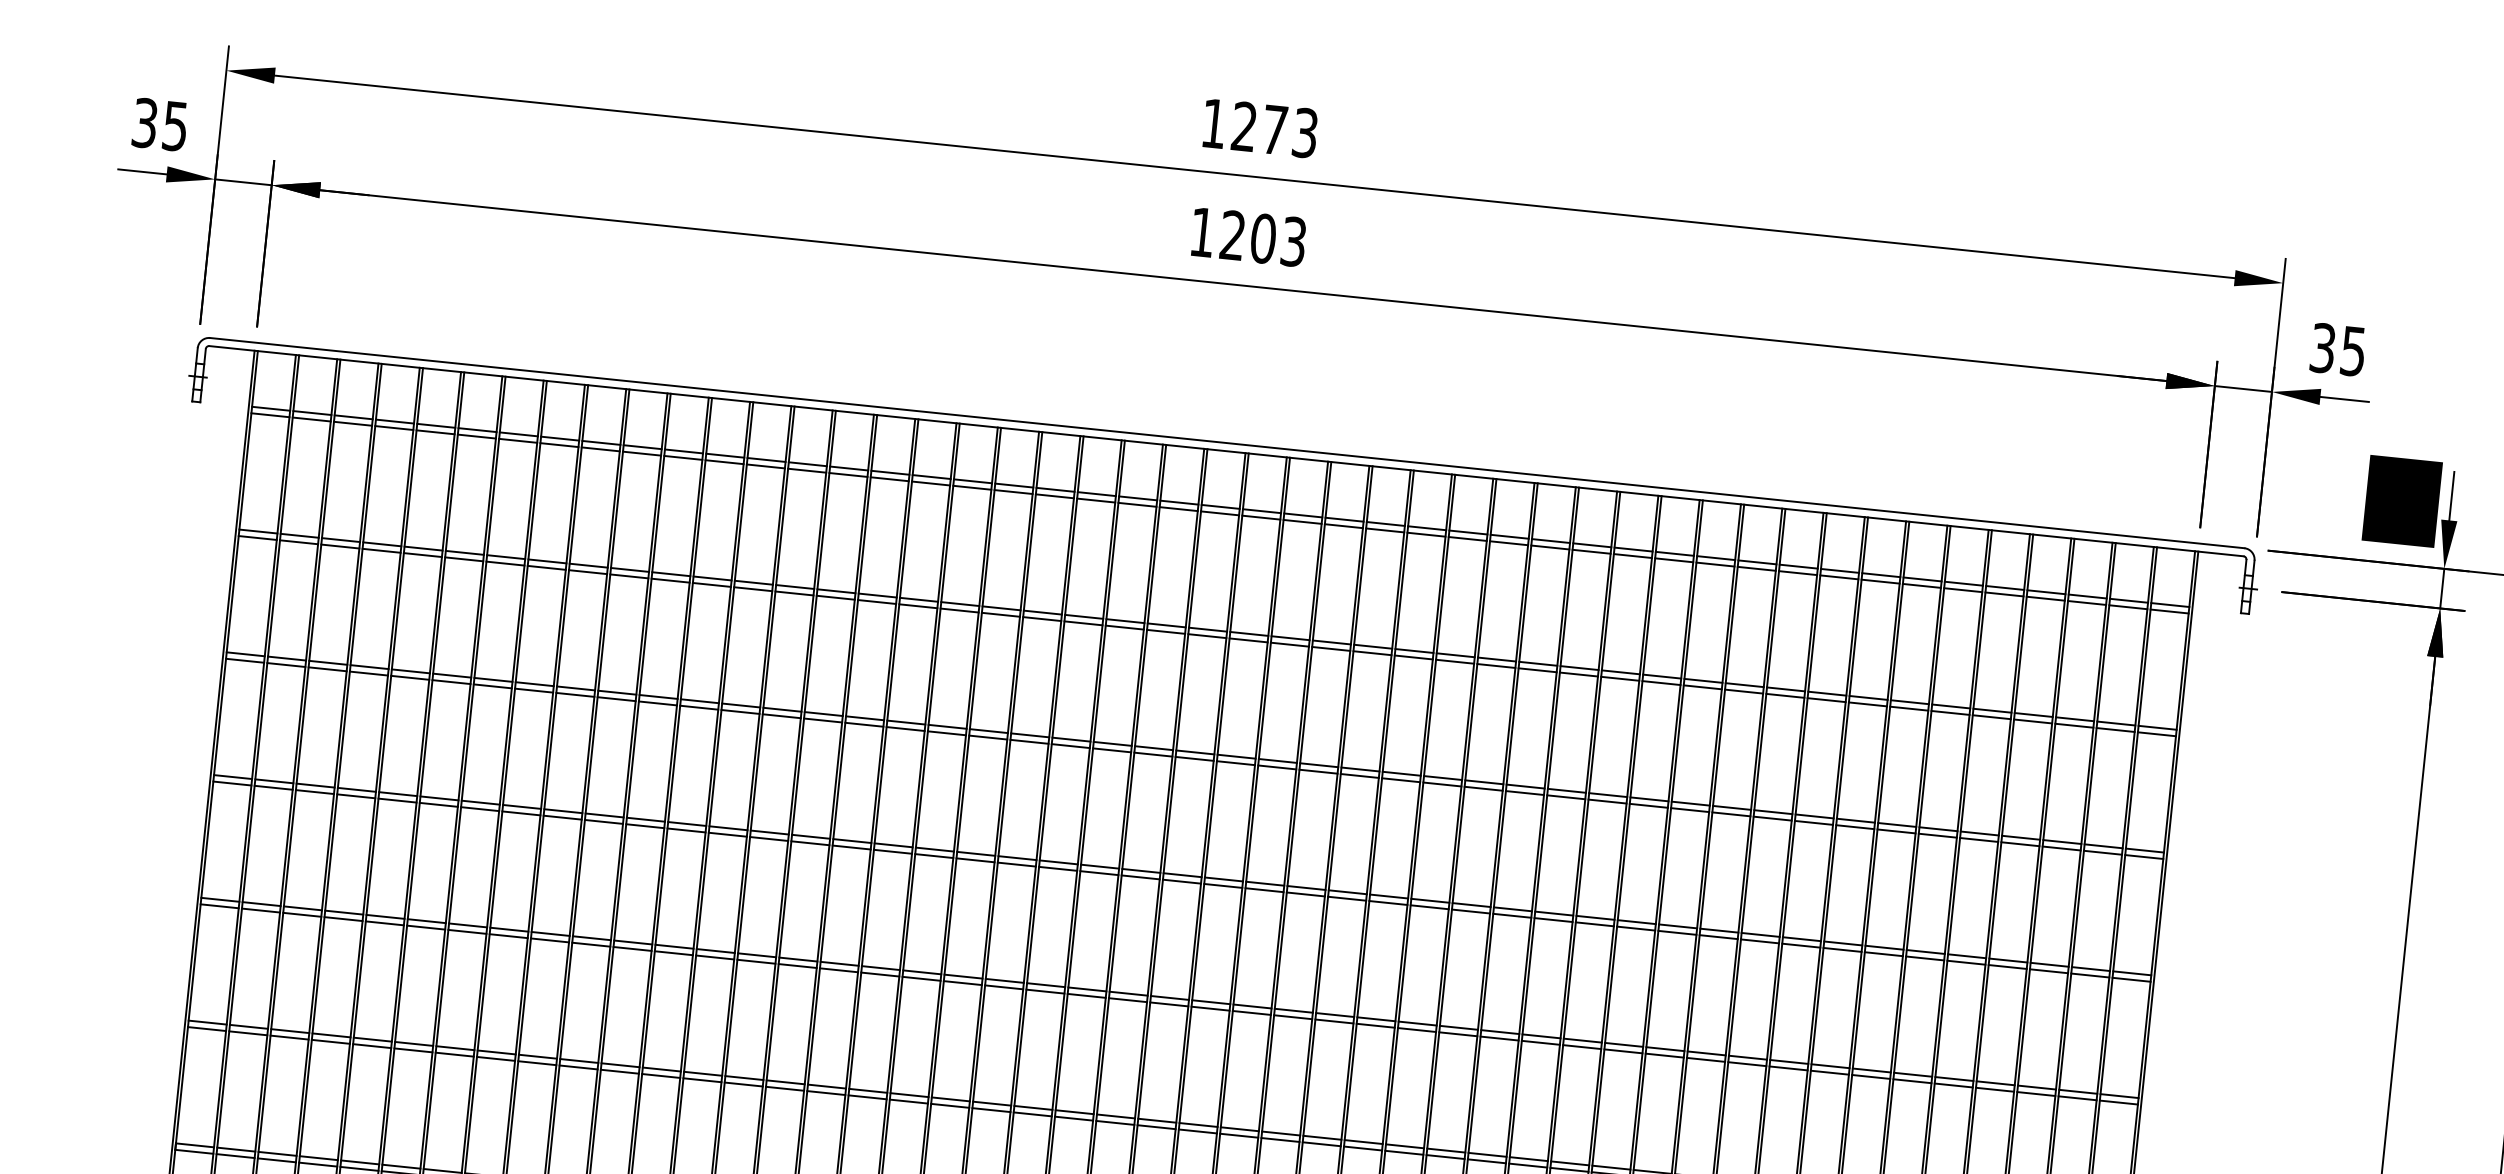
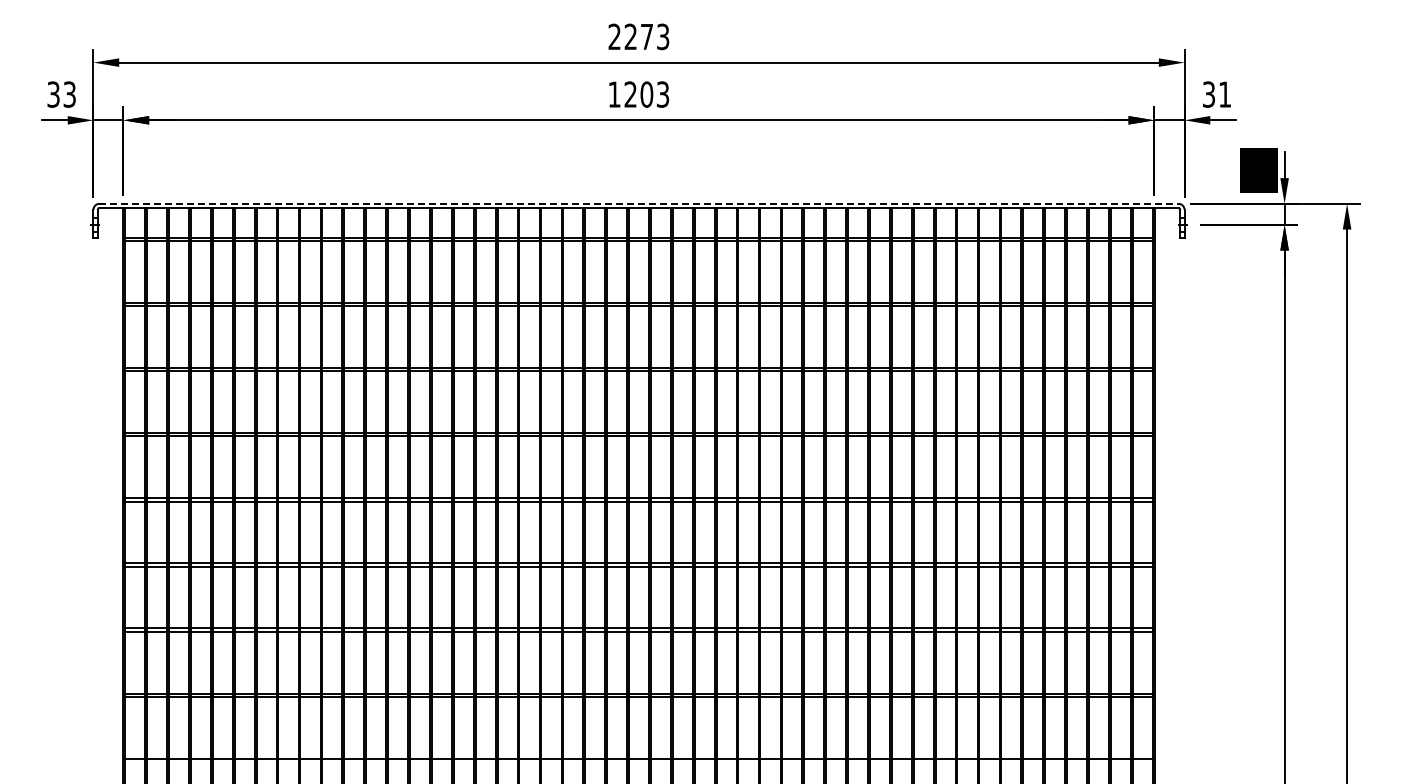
text: (1213, 122) -> (614, 36), 1273 -> 2273
text: (175, 126) -> (69, 94), 35 -> 33
text: (2352, 351) -> (1224, 94), 35 -> 31
line: (1228, 442) -> (639, 203), solid -> dashed

